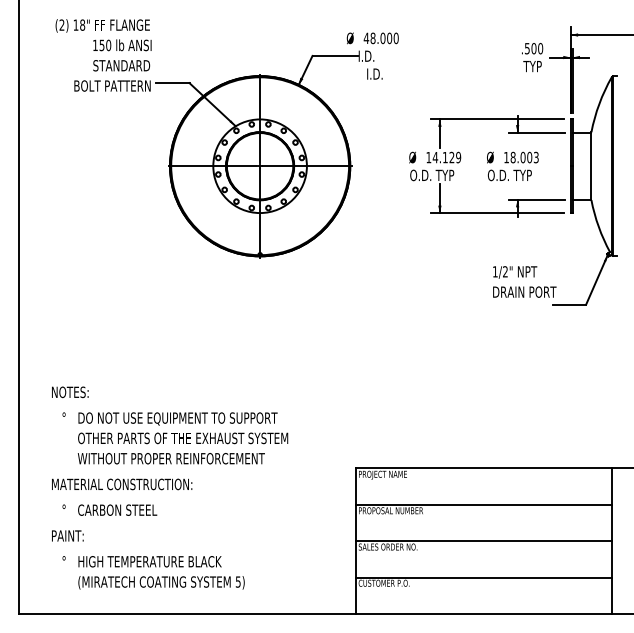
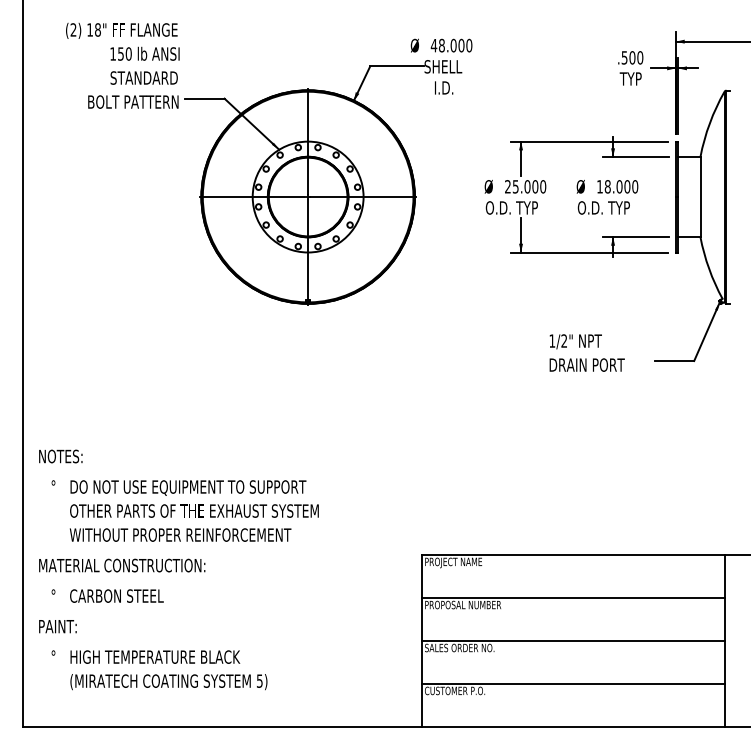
text: (374, 55) -> (443, 65), I.D. -> SHELL
text: (443, 157) -> (525, 186), 14.129 -> 25.000
text: (535, 157) -> (634, 186), 18.003 -> 18.000
text: (524, 281) -> (586, 352), moved
text: (170, 487) -> (179, 569), moved

